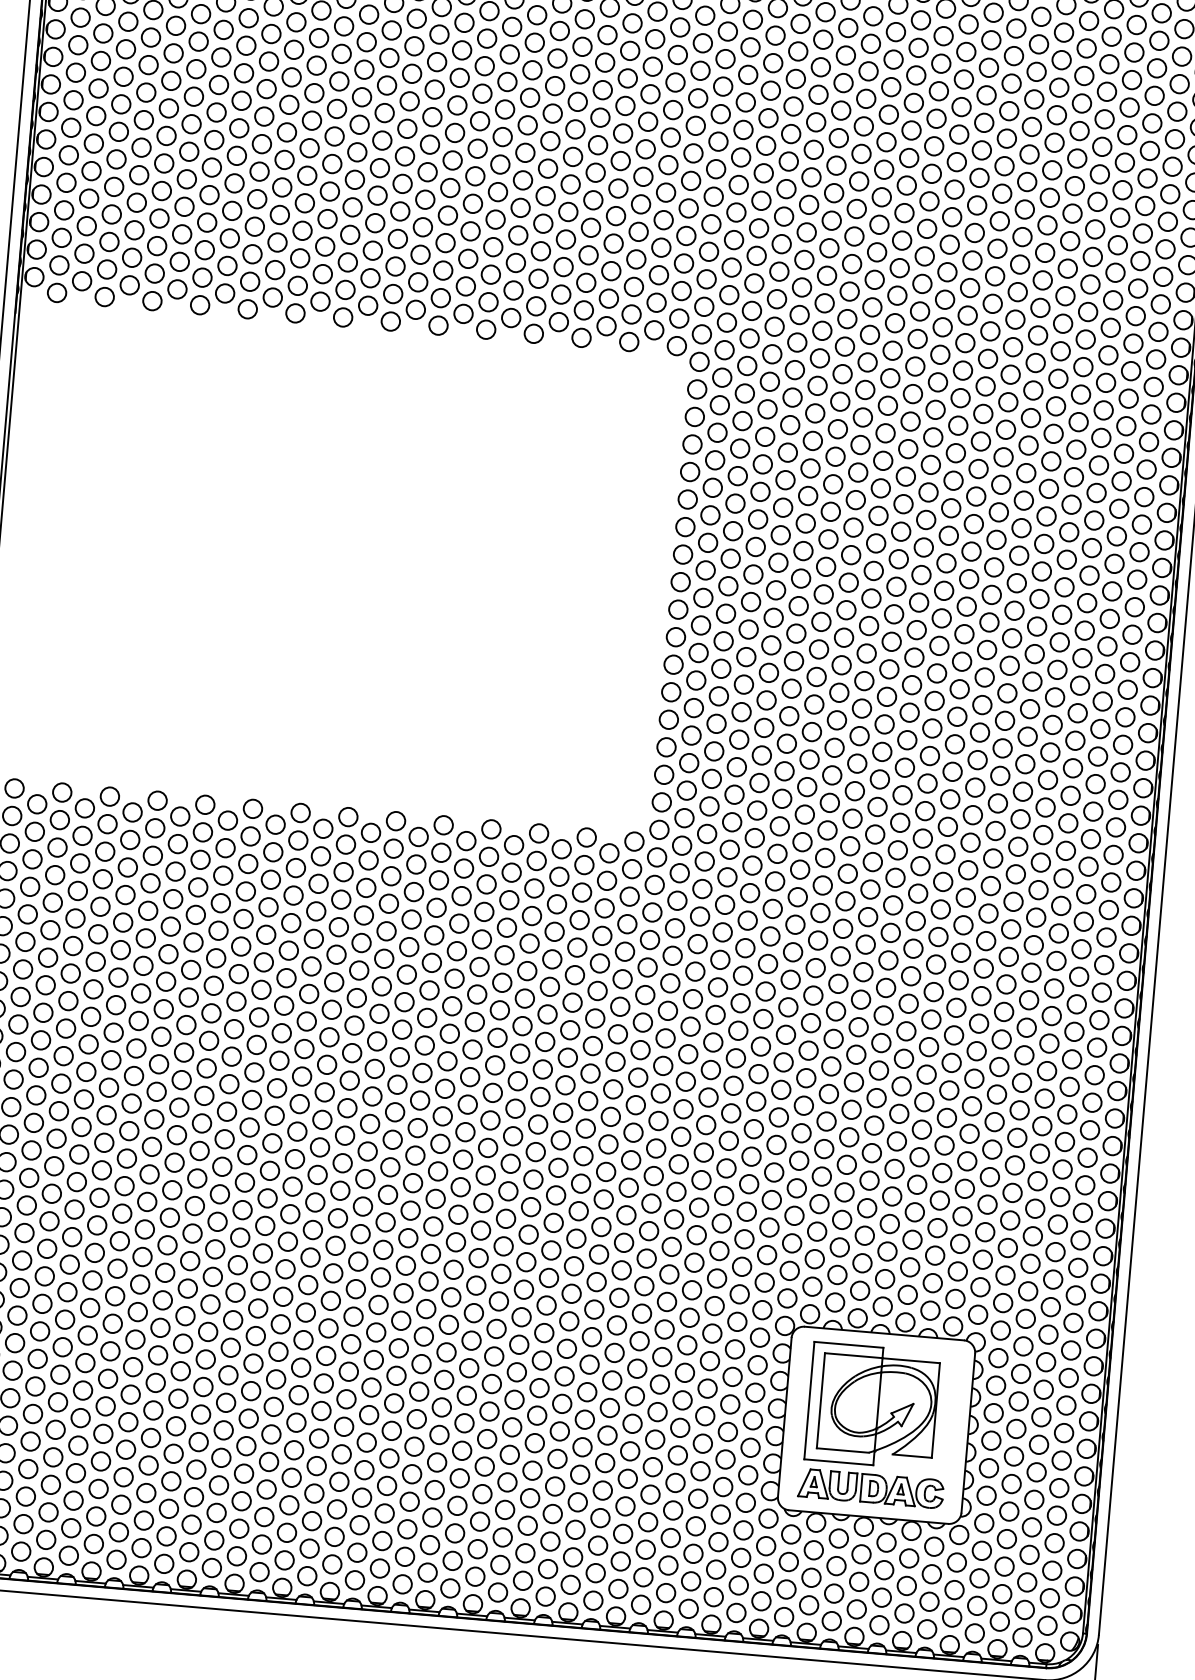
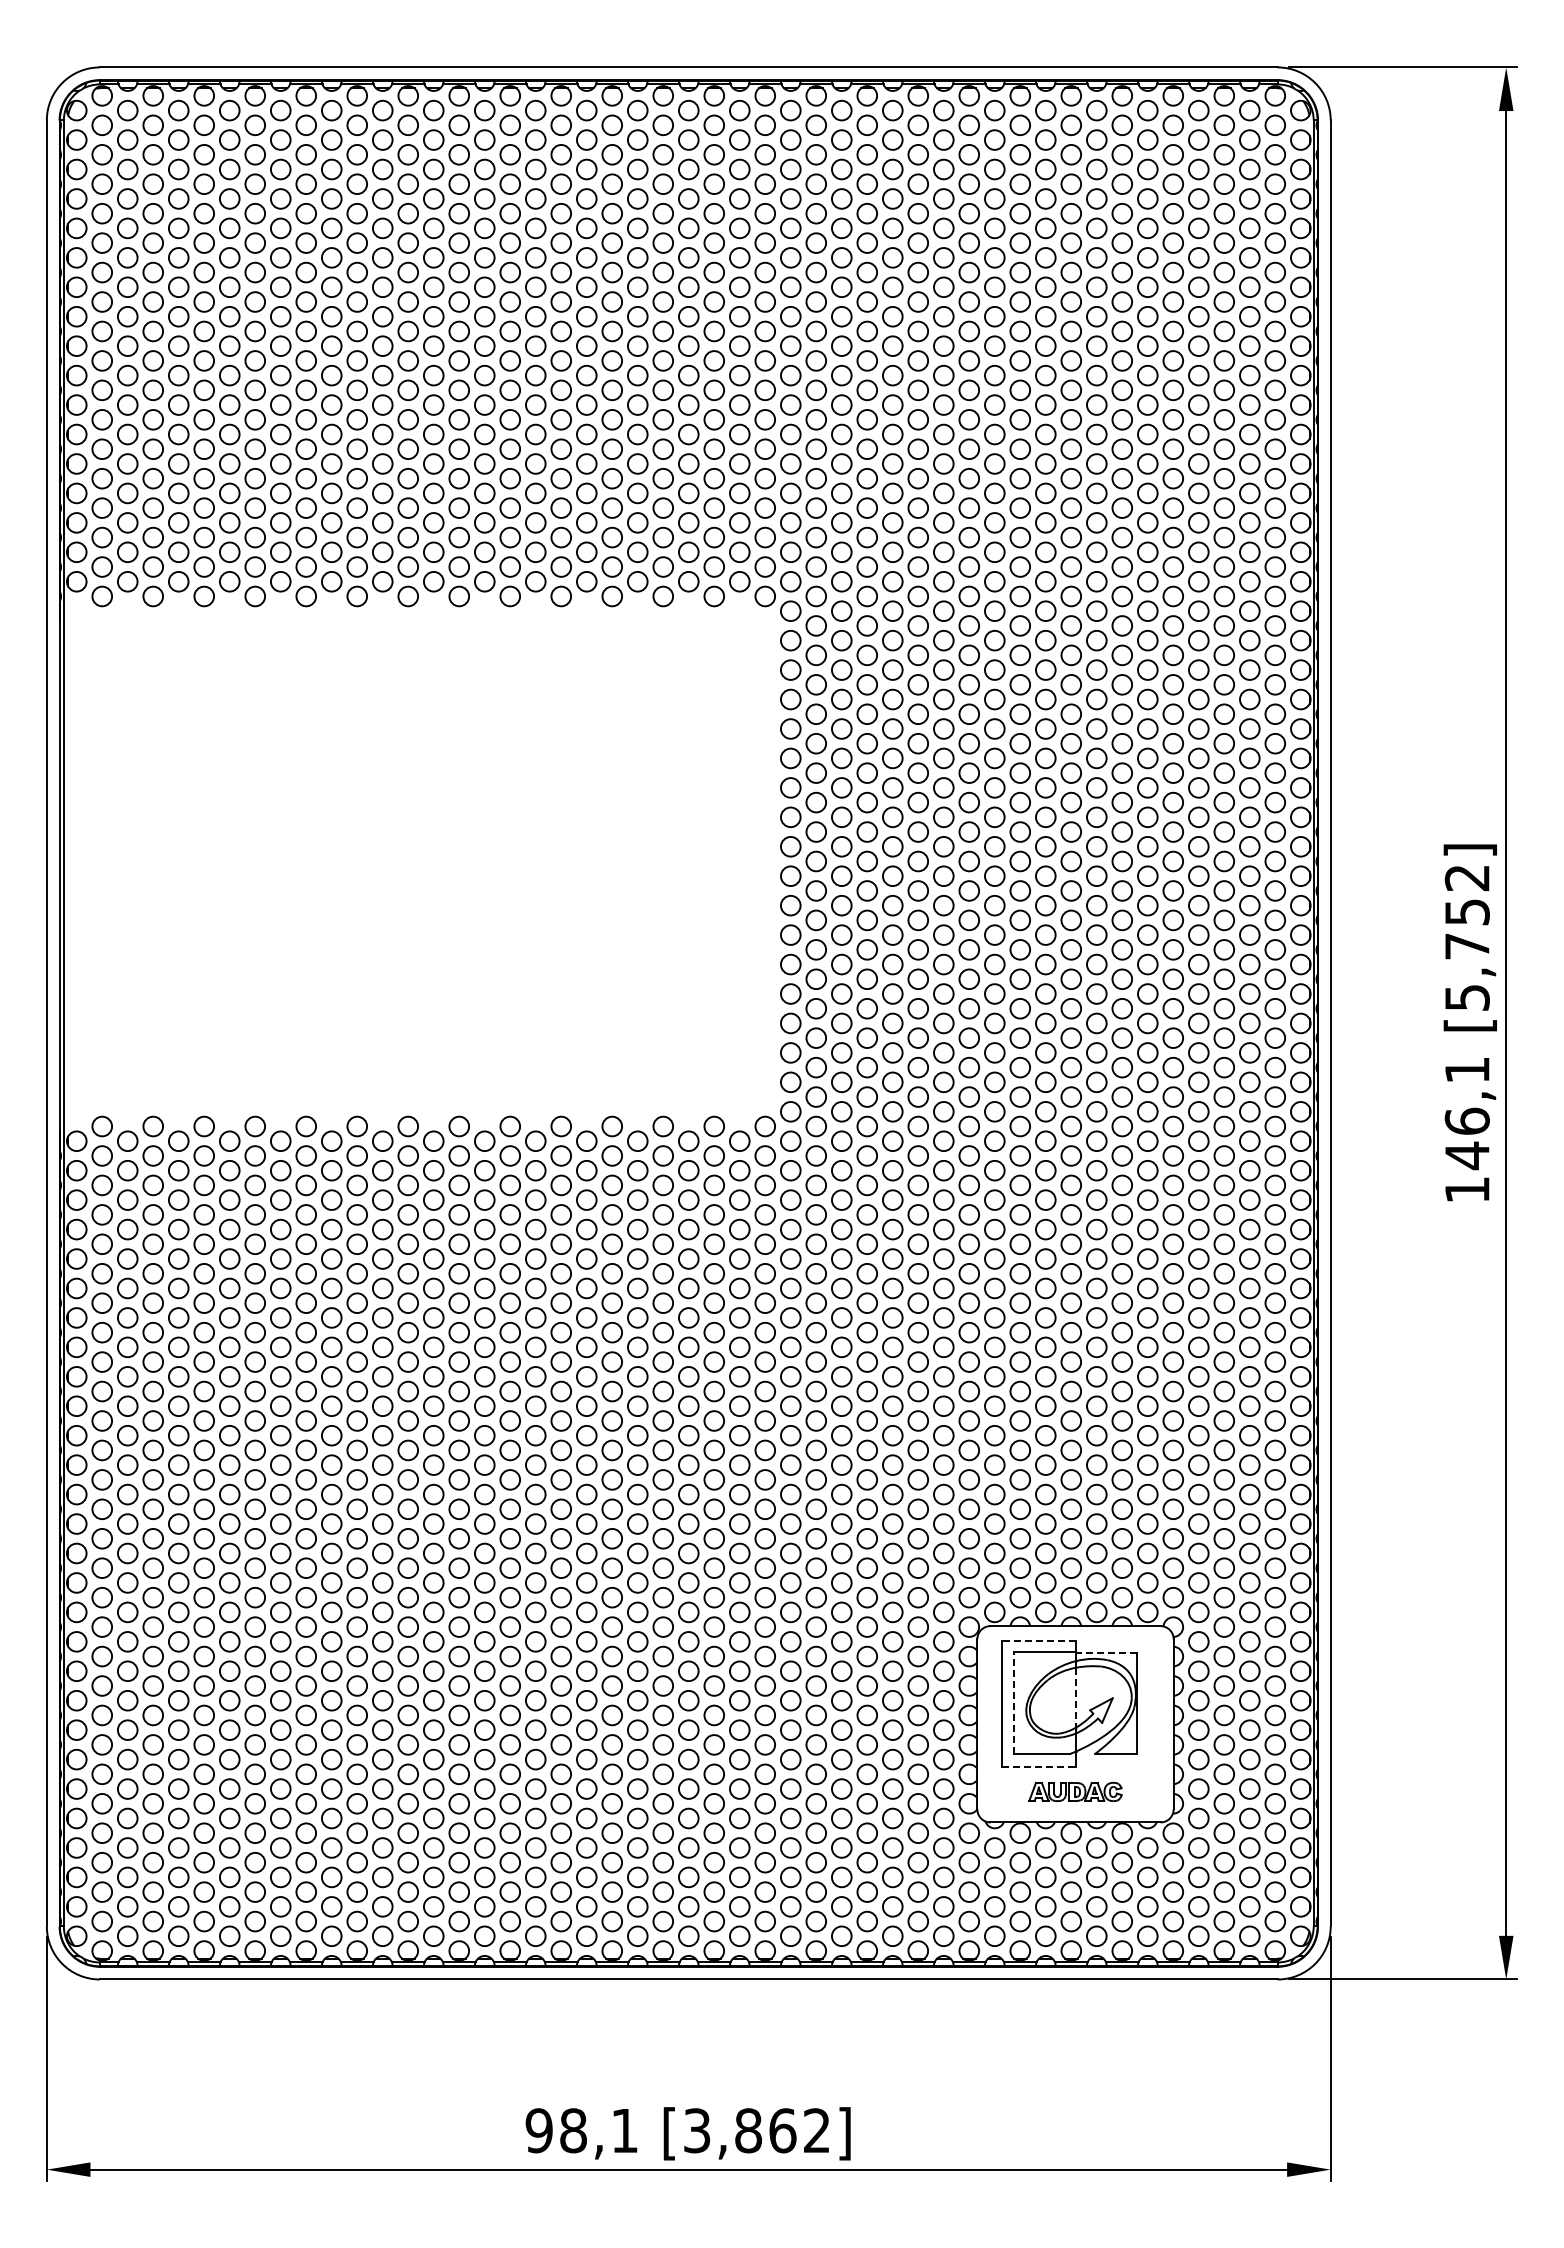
line: (848, 1344) -> (1038, 1641), solid -> dashed
line: (911, 1360) -> (1106, 1652), solid -> dashed
line: (821, 1400) -> (1014, 1703), solid -> dashed
line: (878, 1400) -> (1075, 1697), solid -> dashed
line: (838, 1461) -> (1038, 1766), solid -> dashed
part: (871, 1488) -> (1075, 1791), size x0.6

